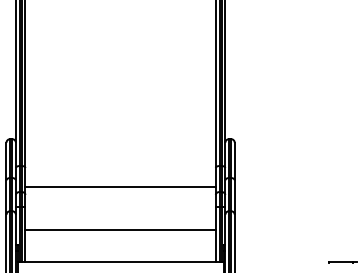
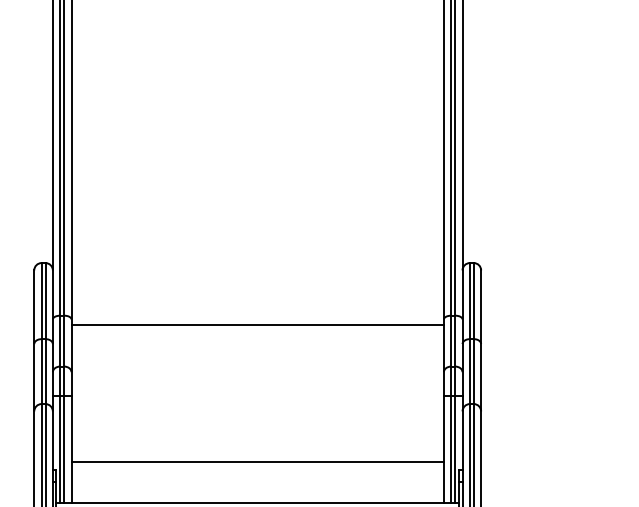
line: (120, 186) -> (257, 324), moved
line: (120, 229) -> (257, 461), moved

